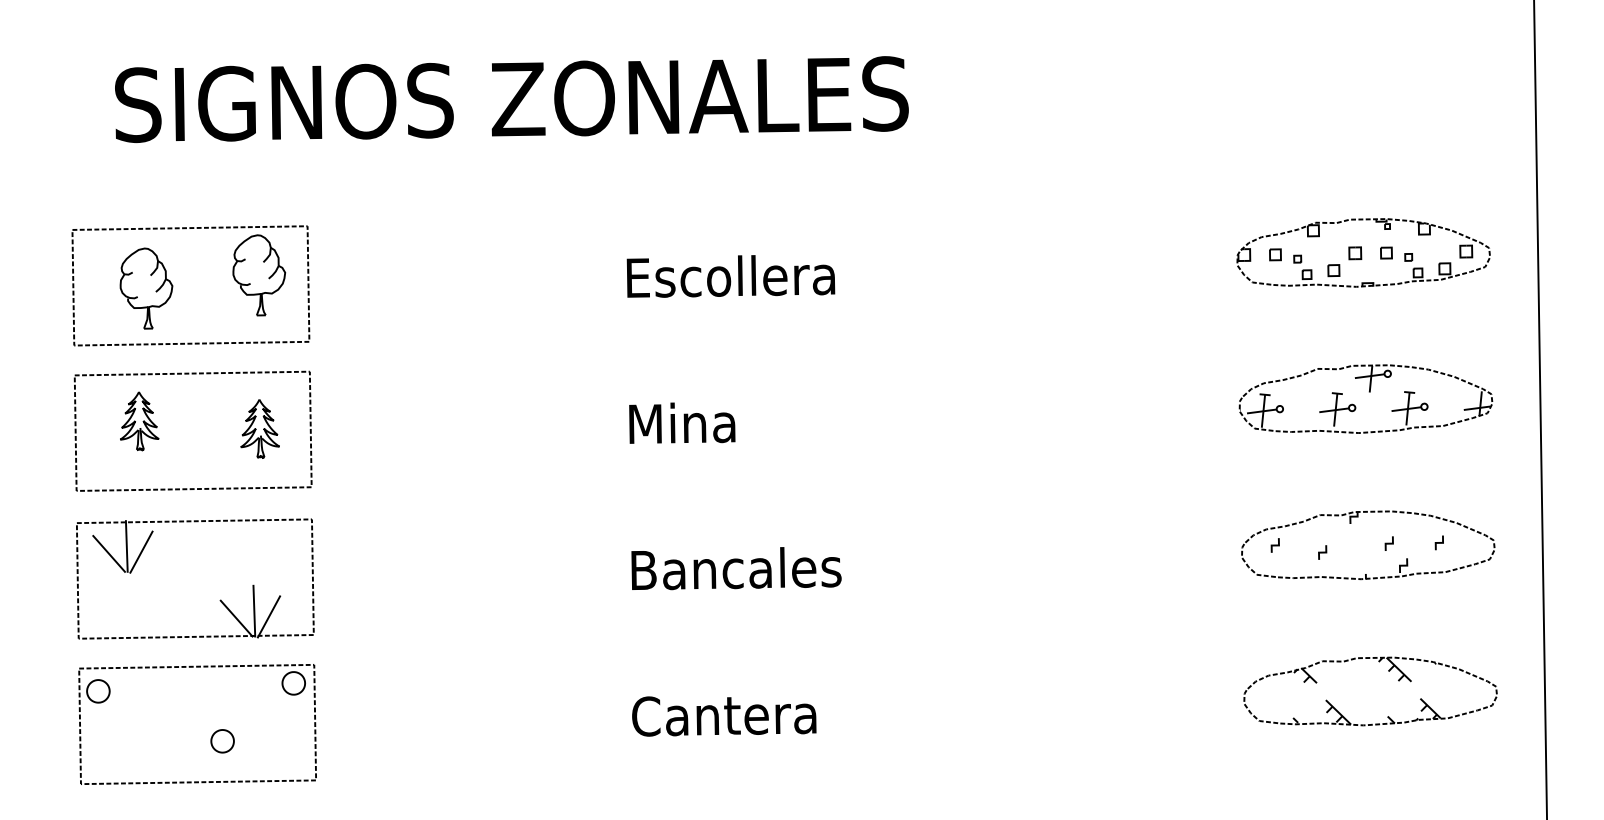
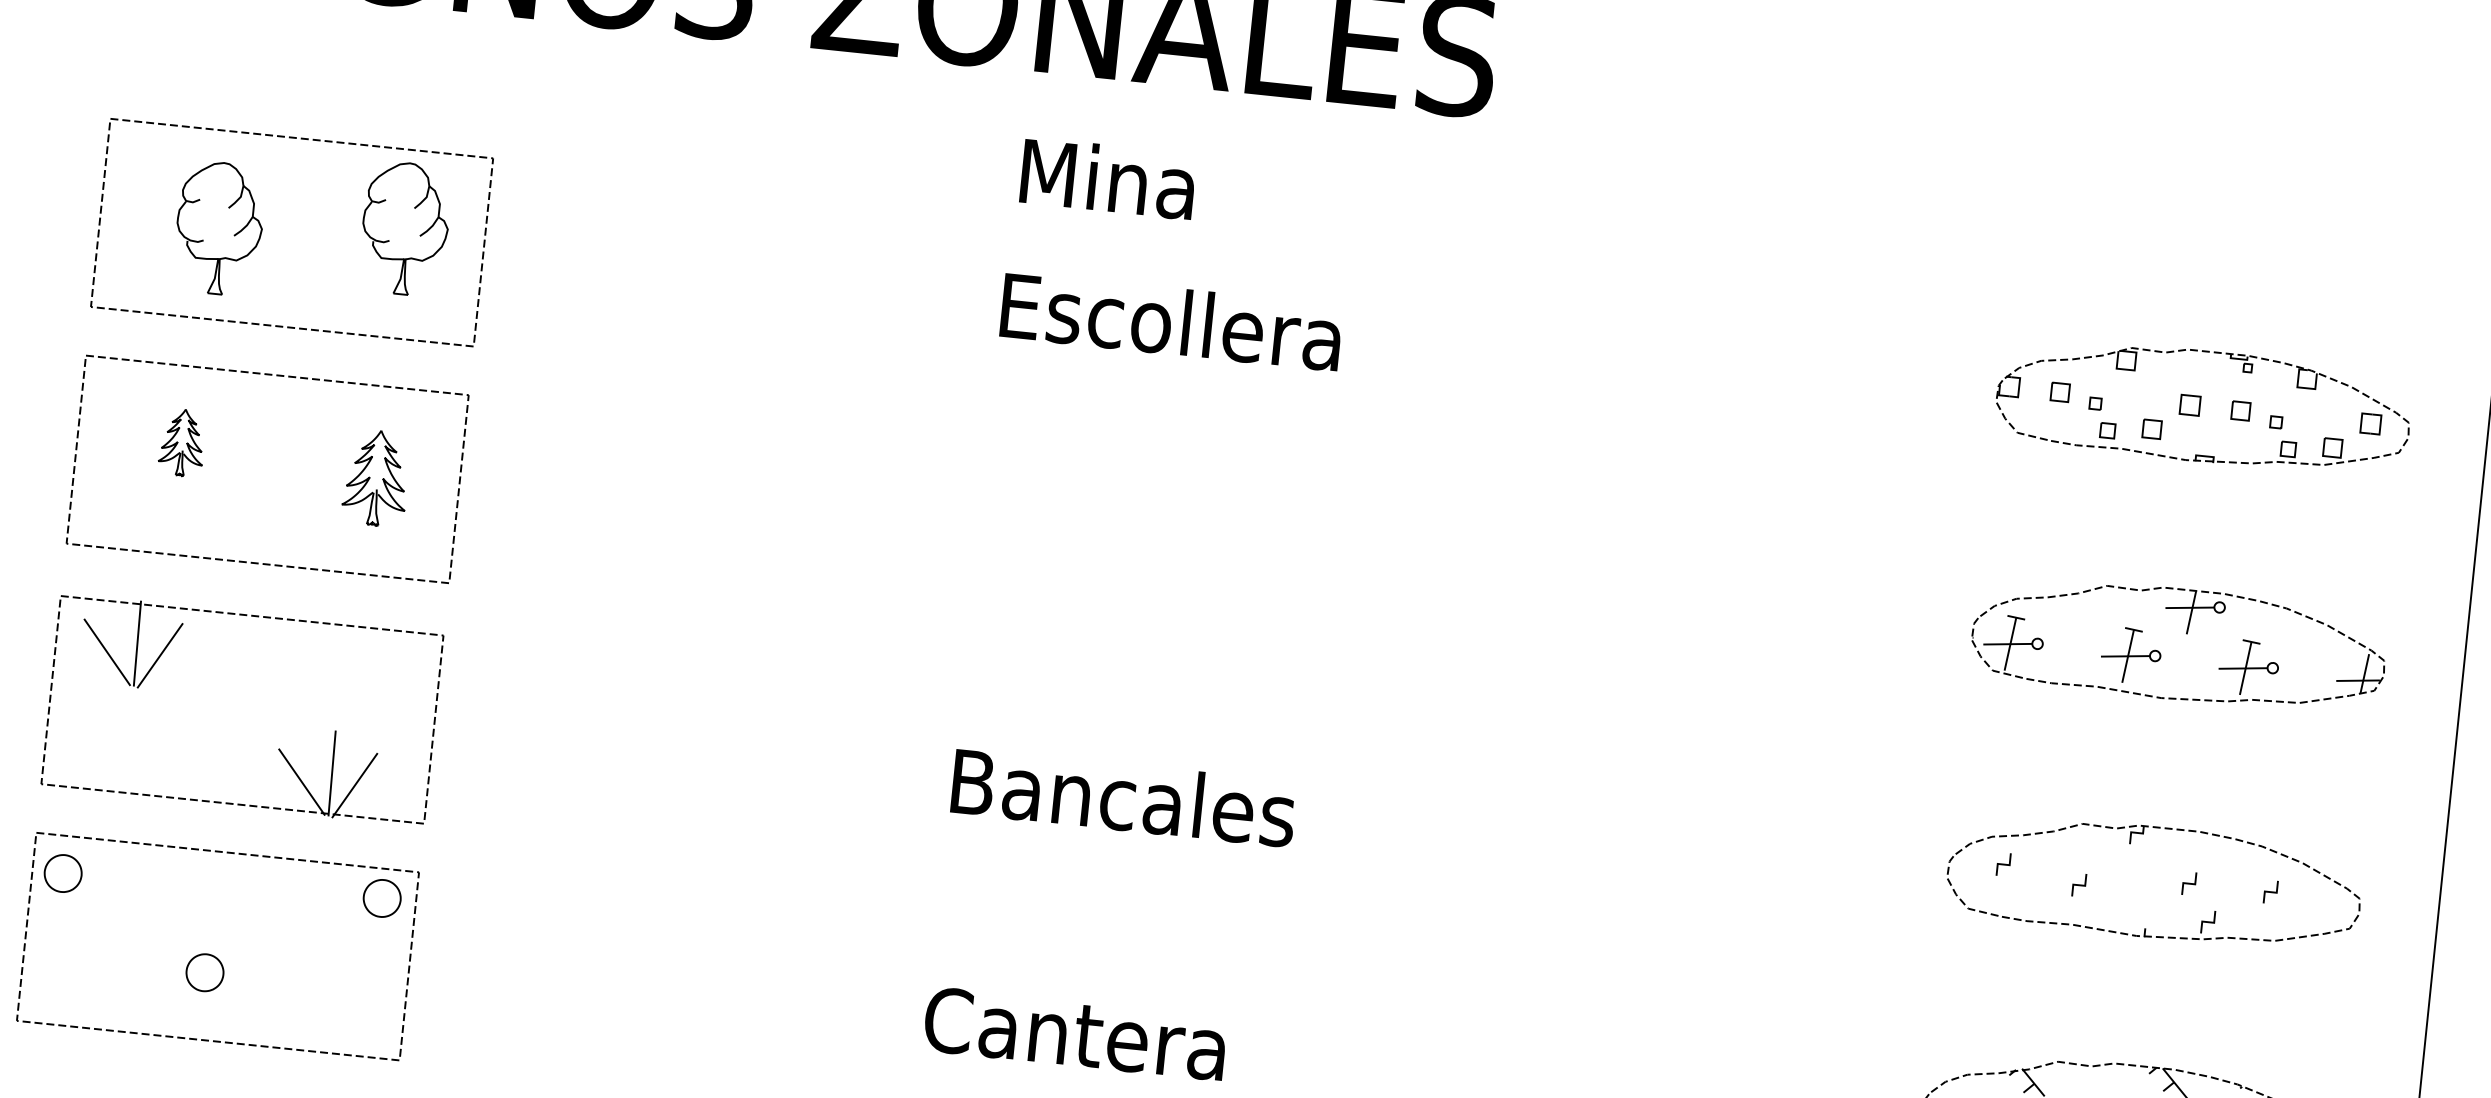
part: (139, 421) -> (182, 443), size x0.7
text: (682, 422) -> (1108, 177), moved
part: (222, 741) -> (204, 973), moved

